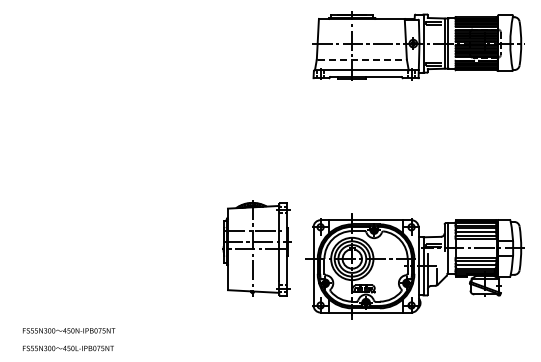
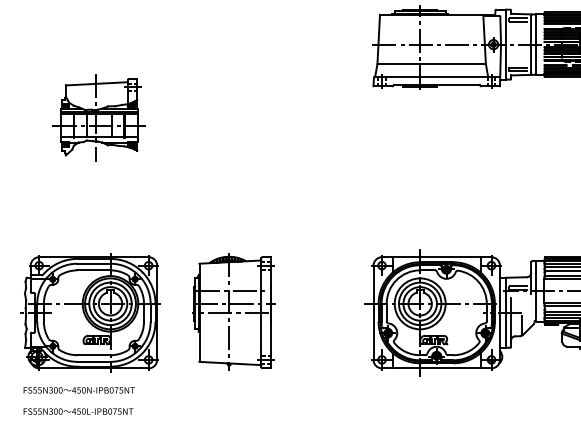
line: (362, 59) -> (432, 63), dashed -> solid
part: (85, 104) -> (99, 117), added
part: (256, 248) -> (233, 311), moved
part: (76, 266) -> (88, 312), added

